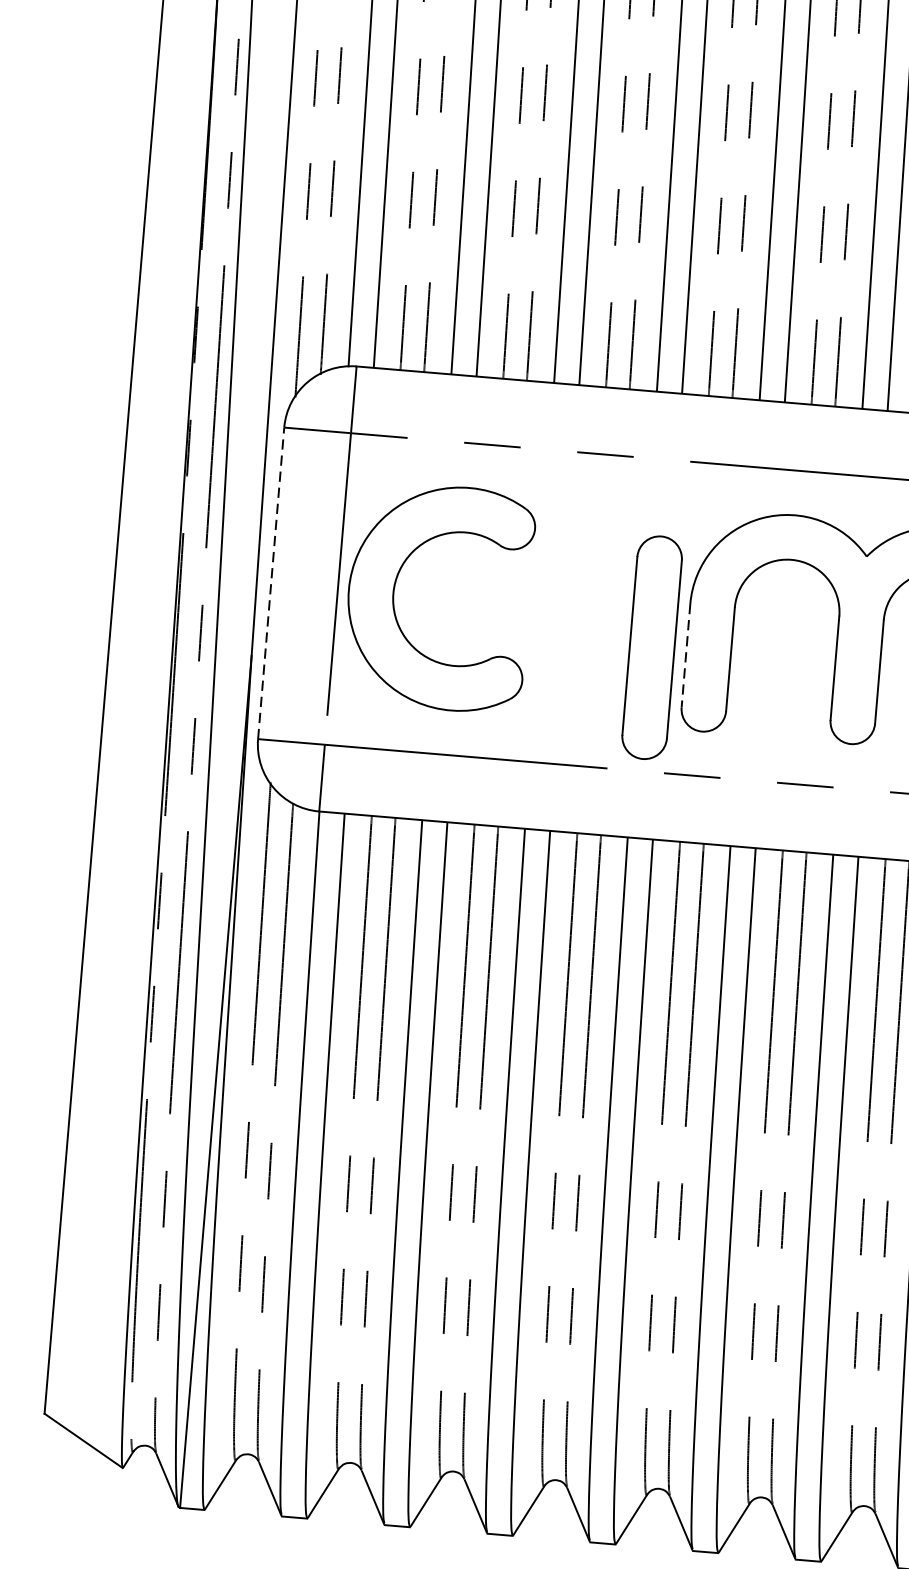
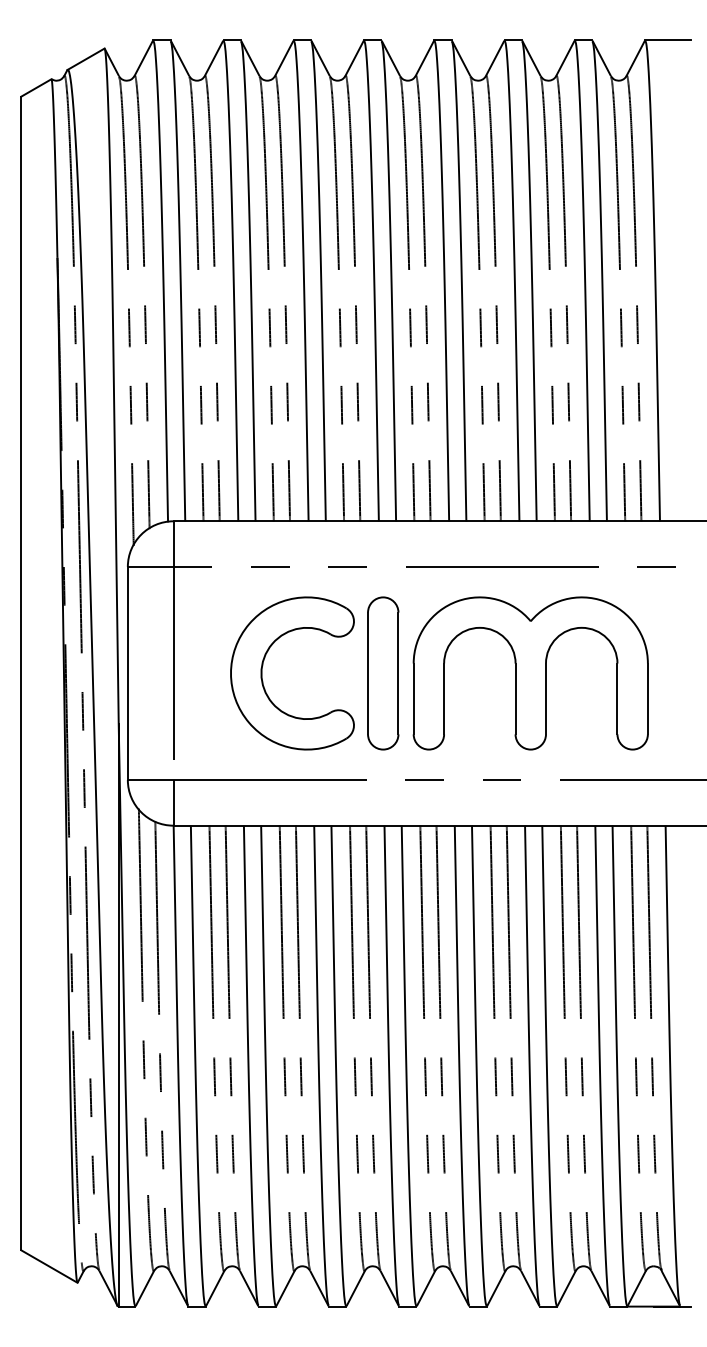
line: (270, 583) -> (127, 673), dashed -> solid
part: (394, 593) -> (262, 673), moved
part: (652, 647) -> (383, 673), moved
line: (685, 656) -> (413, 699), dashed -> solid

